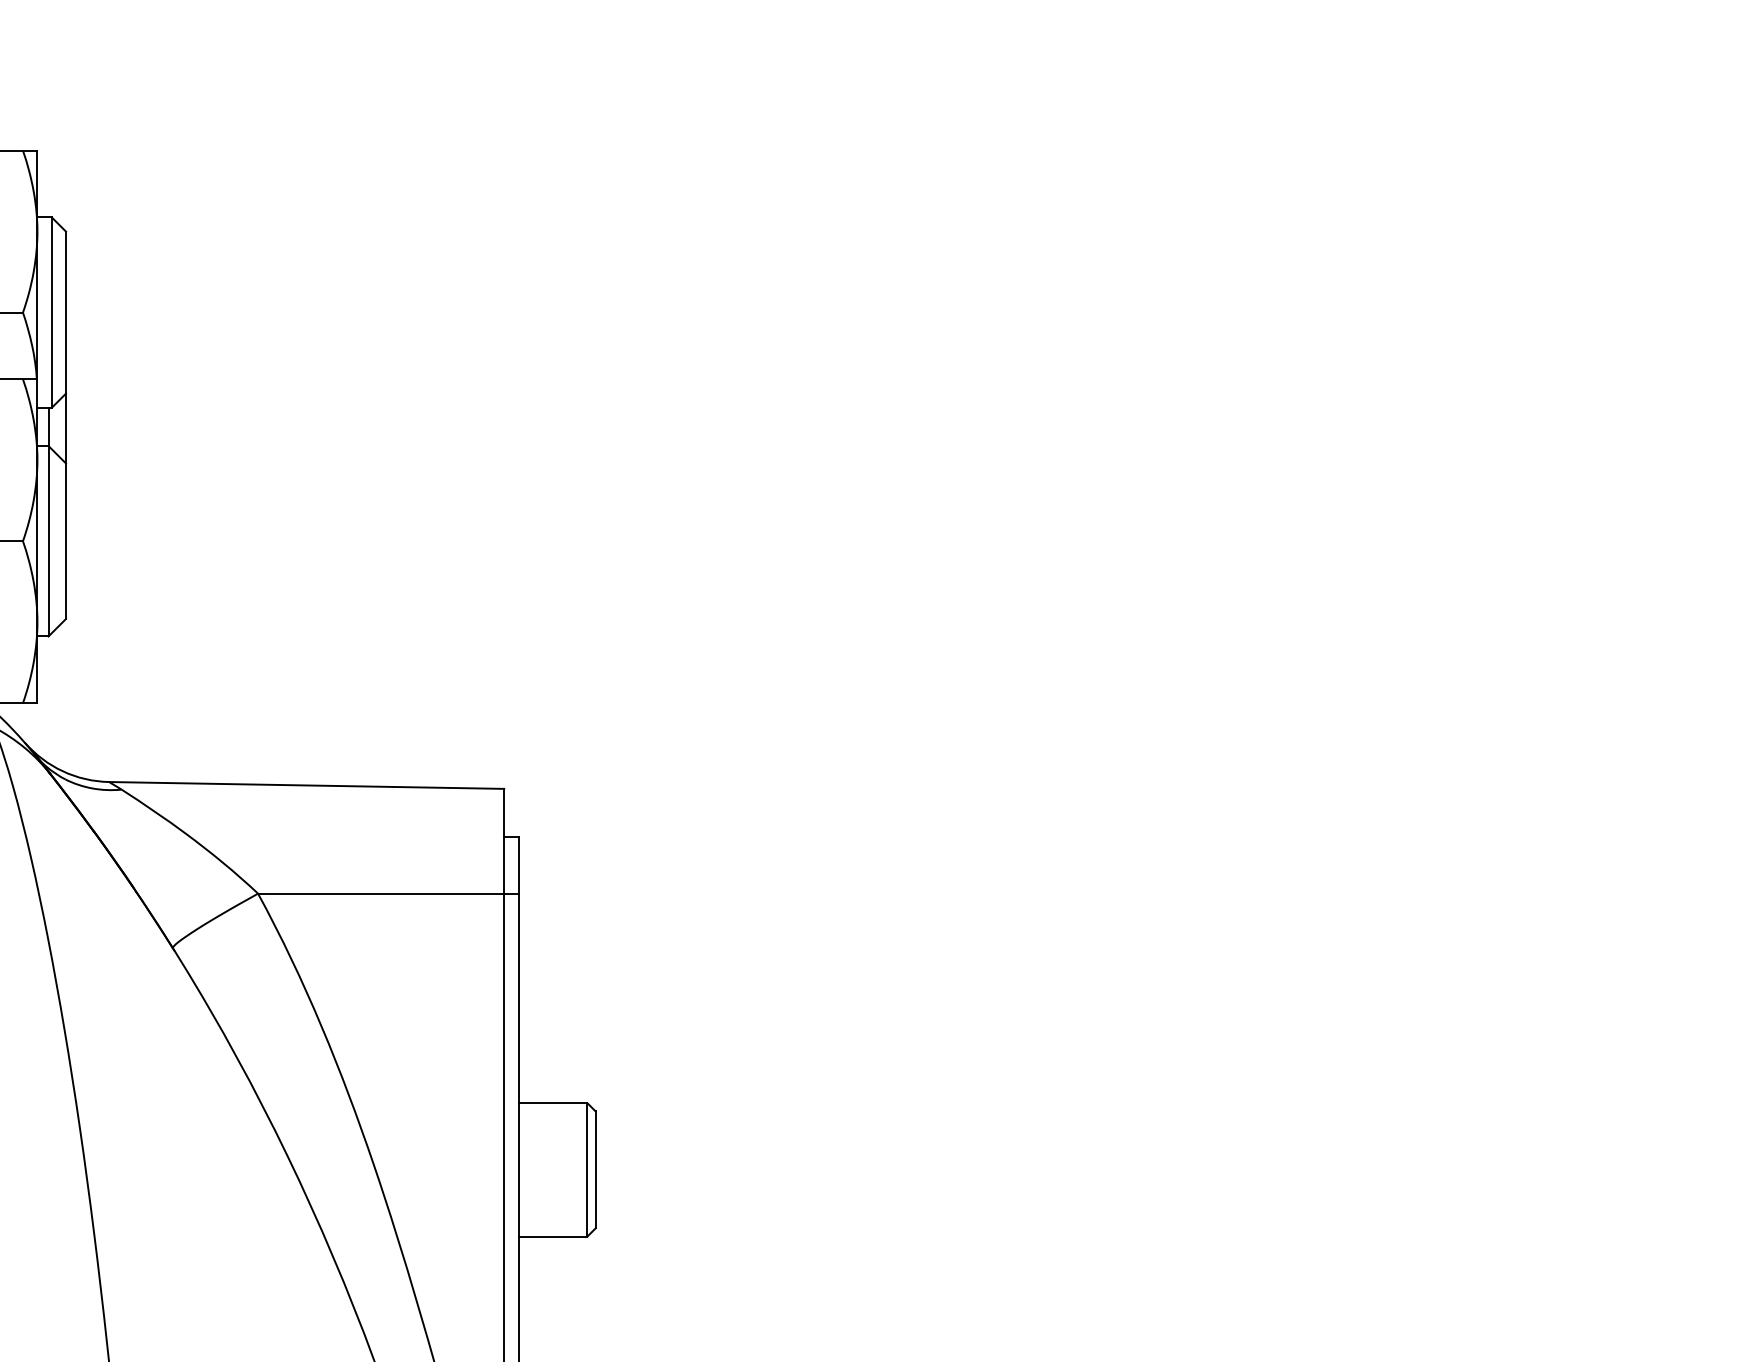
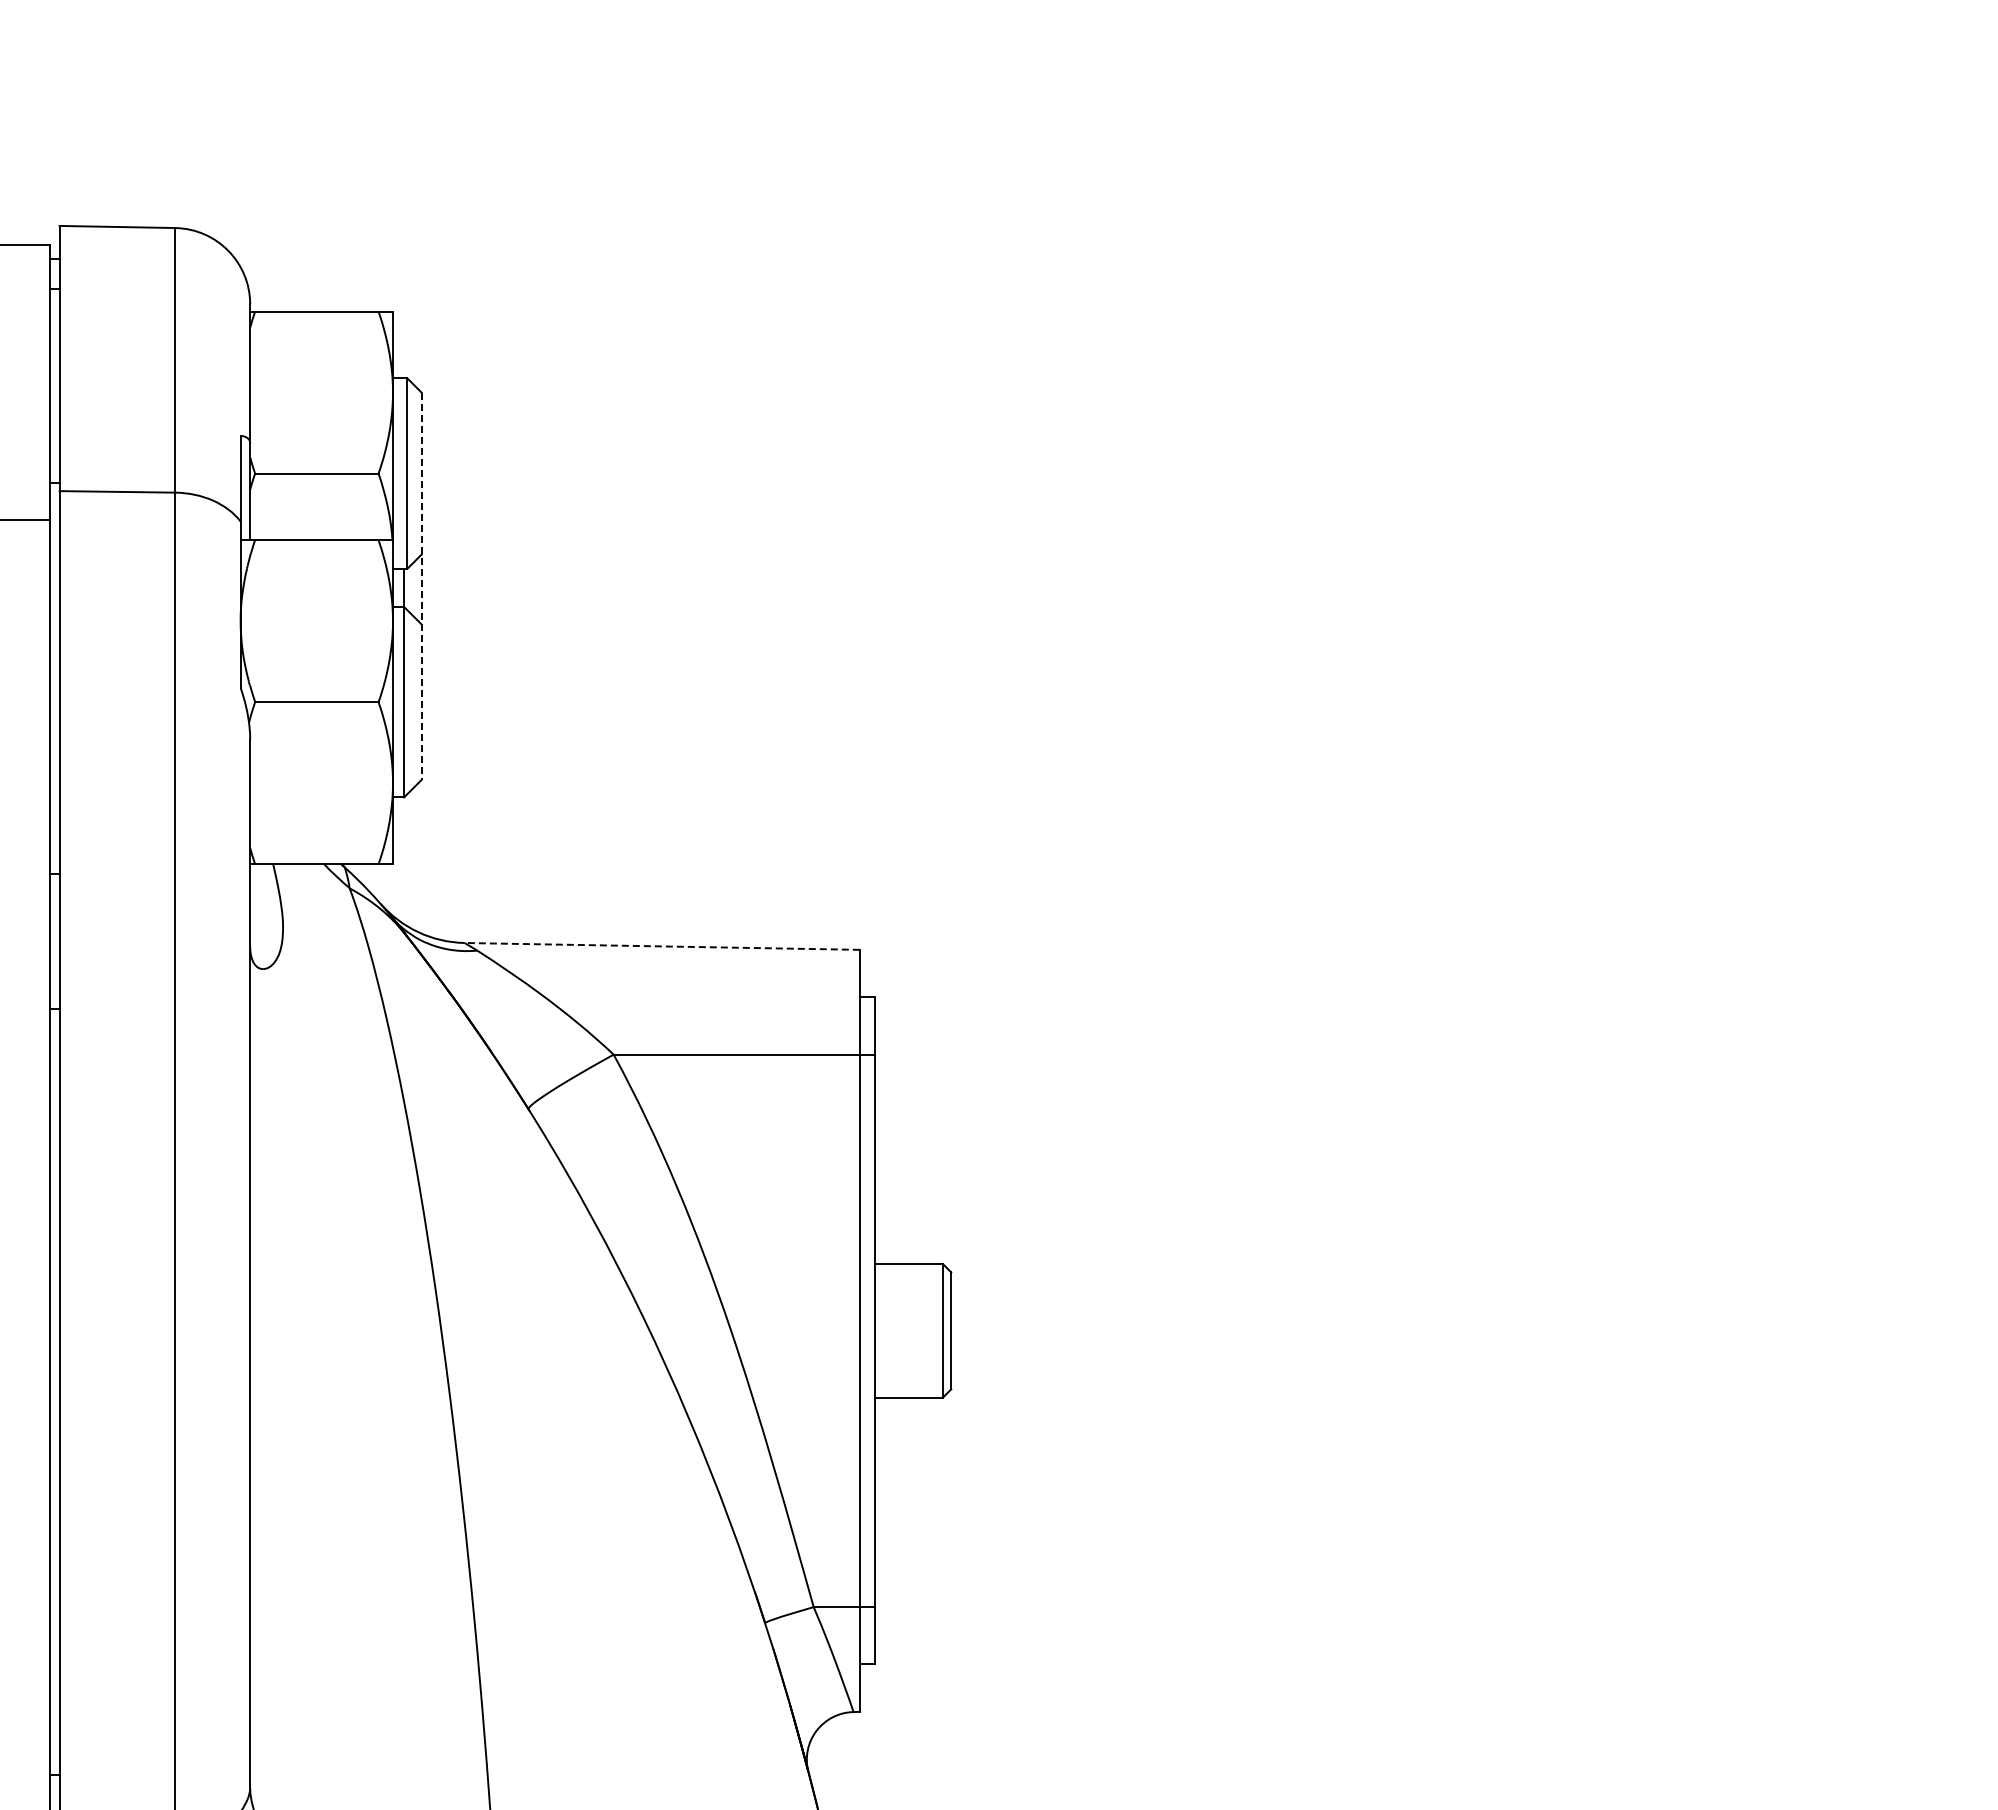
line: (65, 425) -> (421, 586), solid -> dashed
line: (305, 785) -> (661, 946), solid -> dashed

